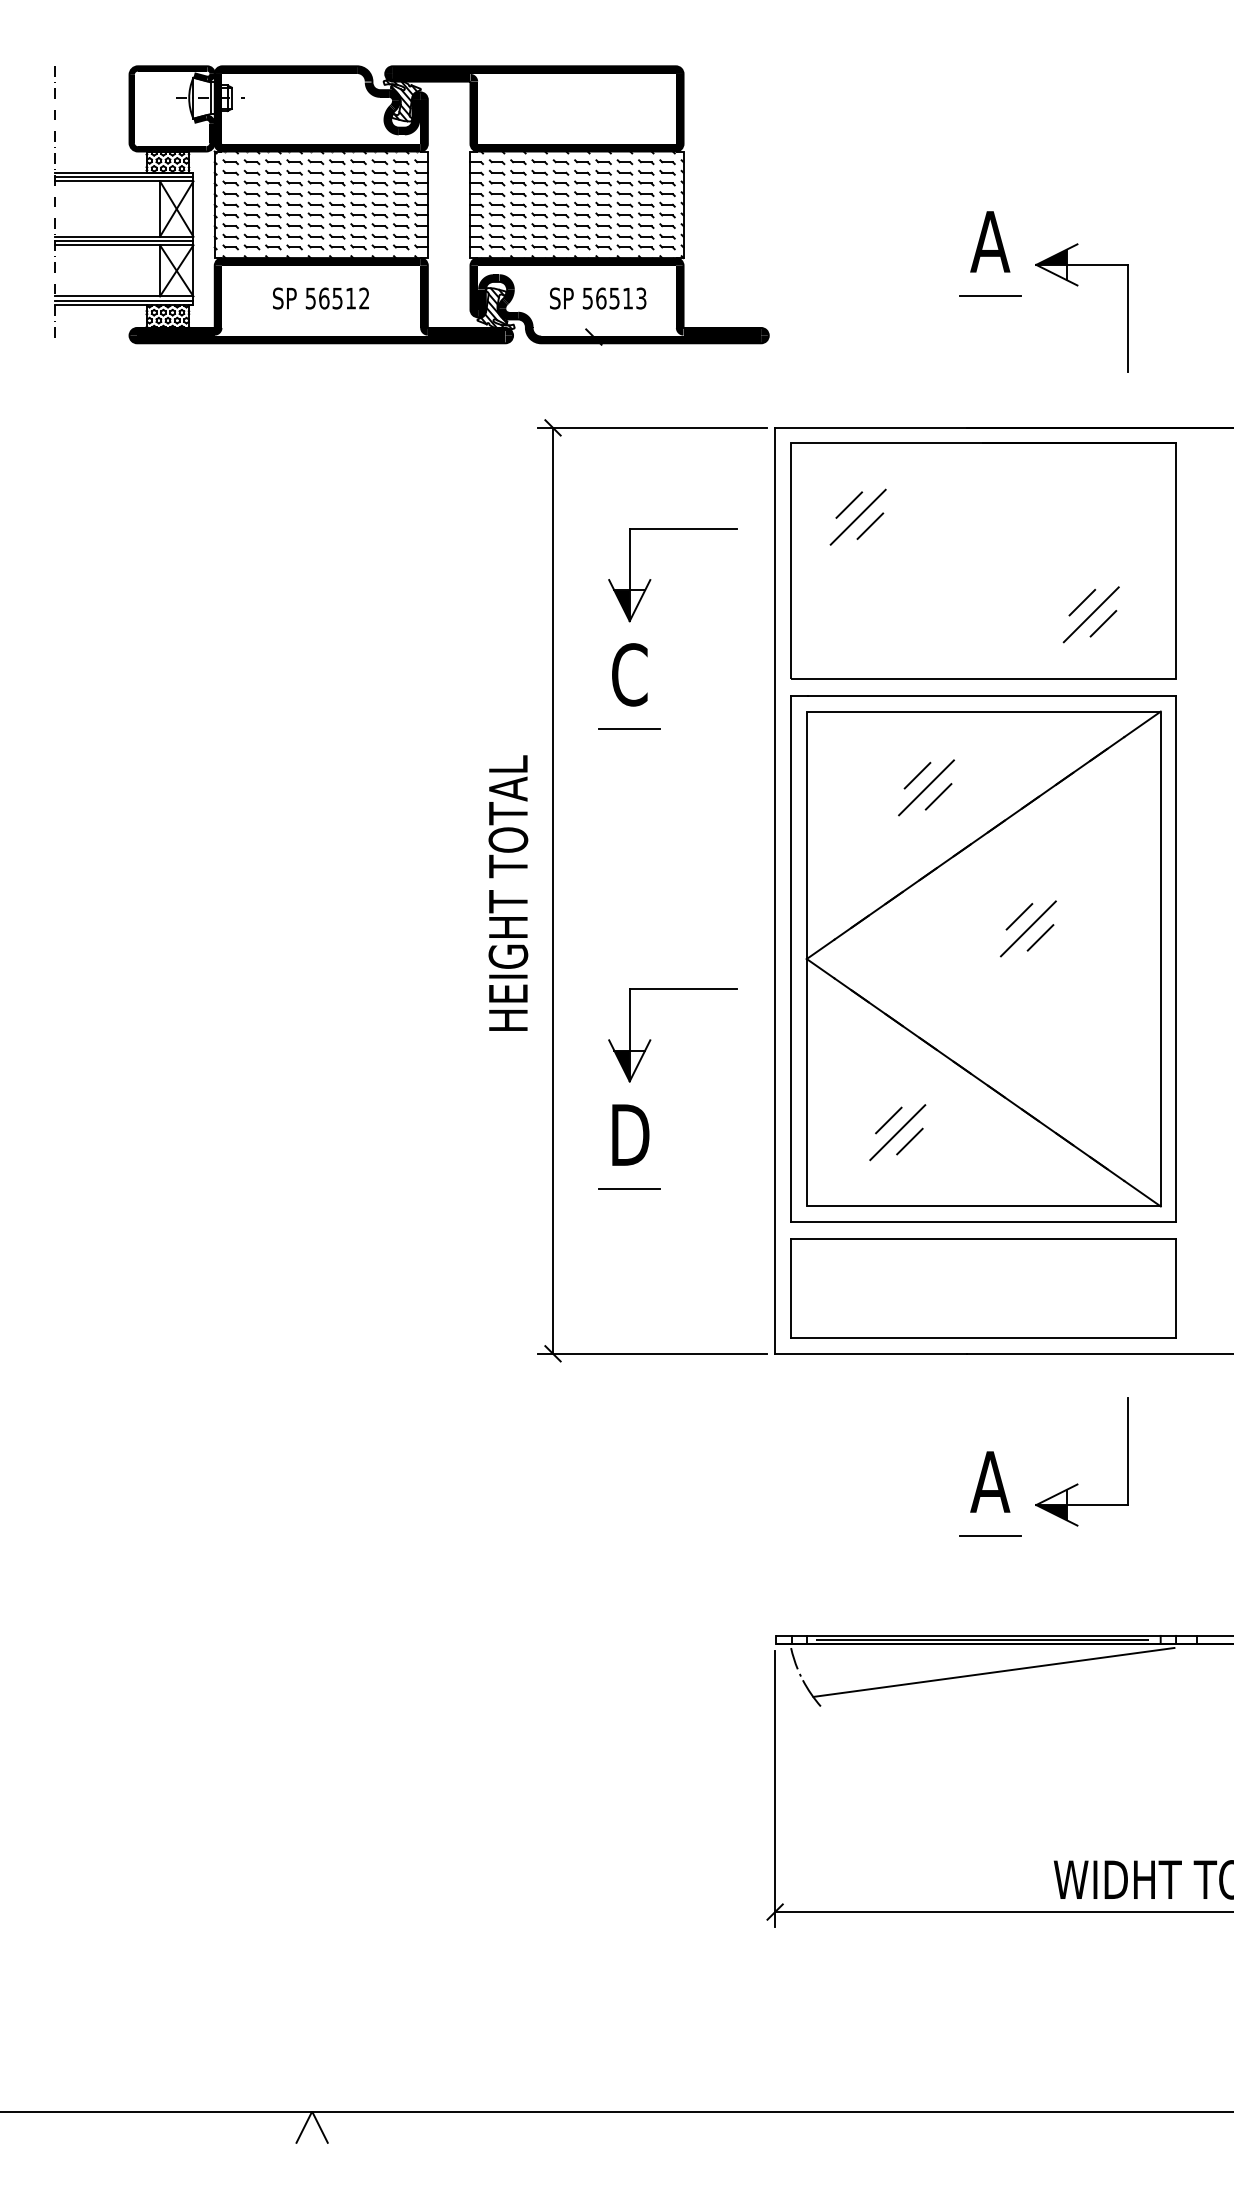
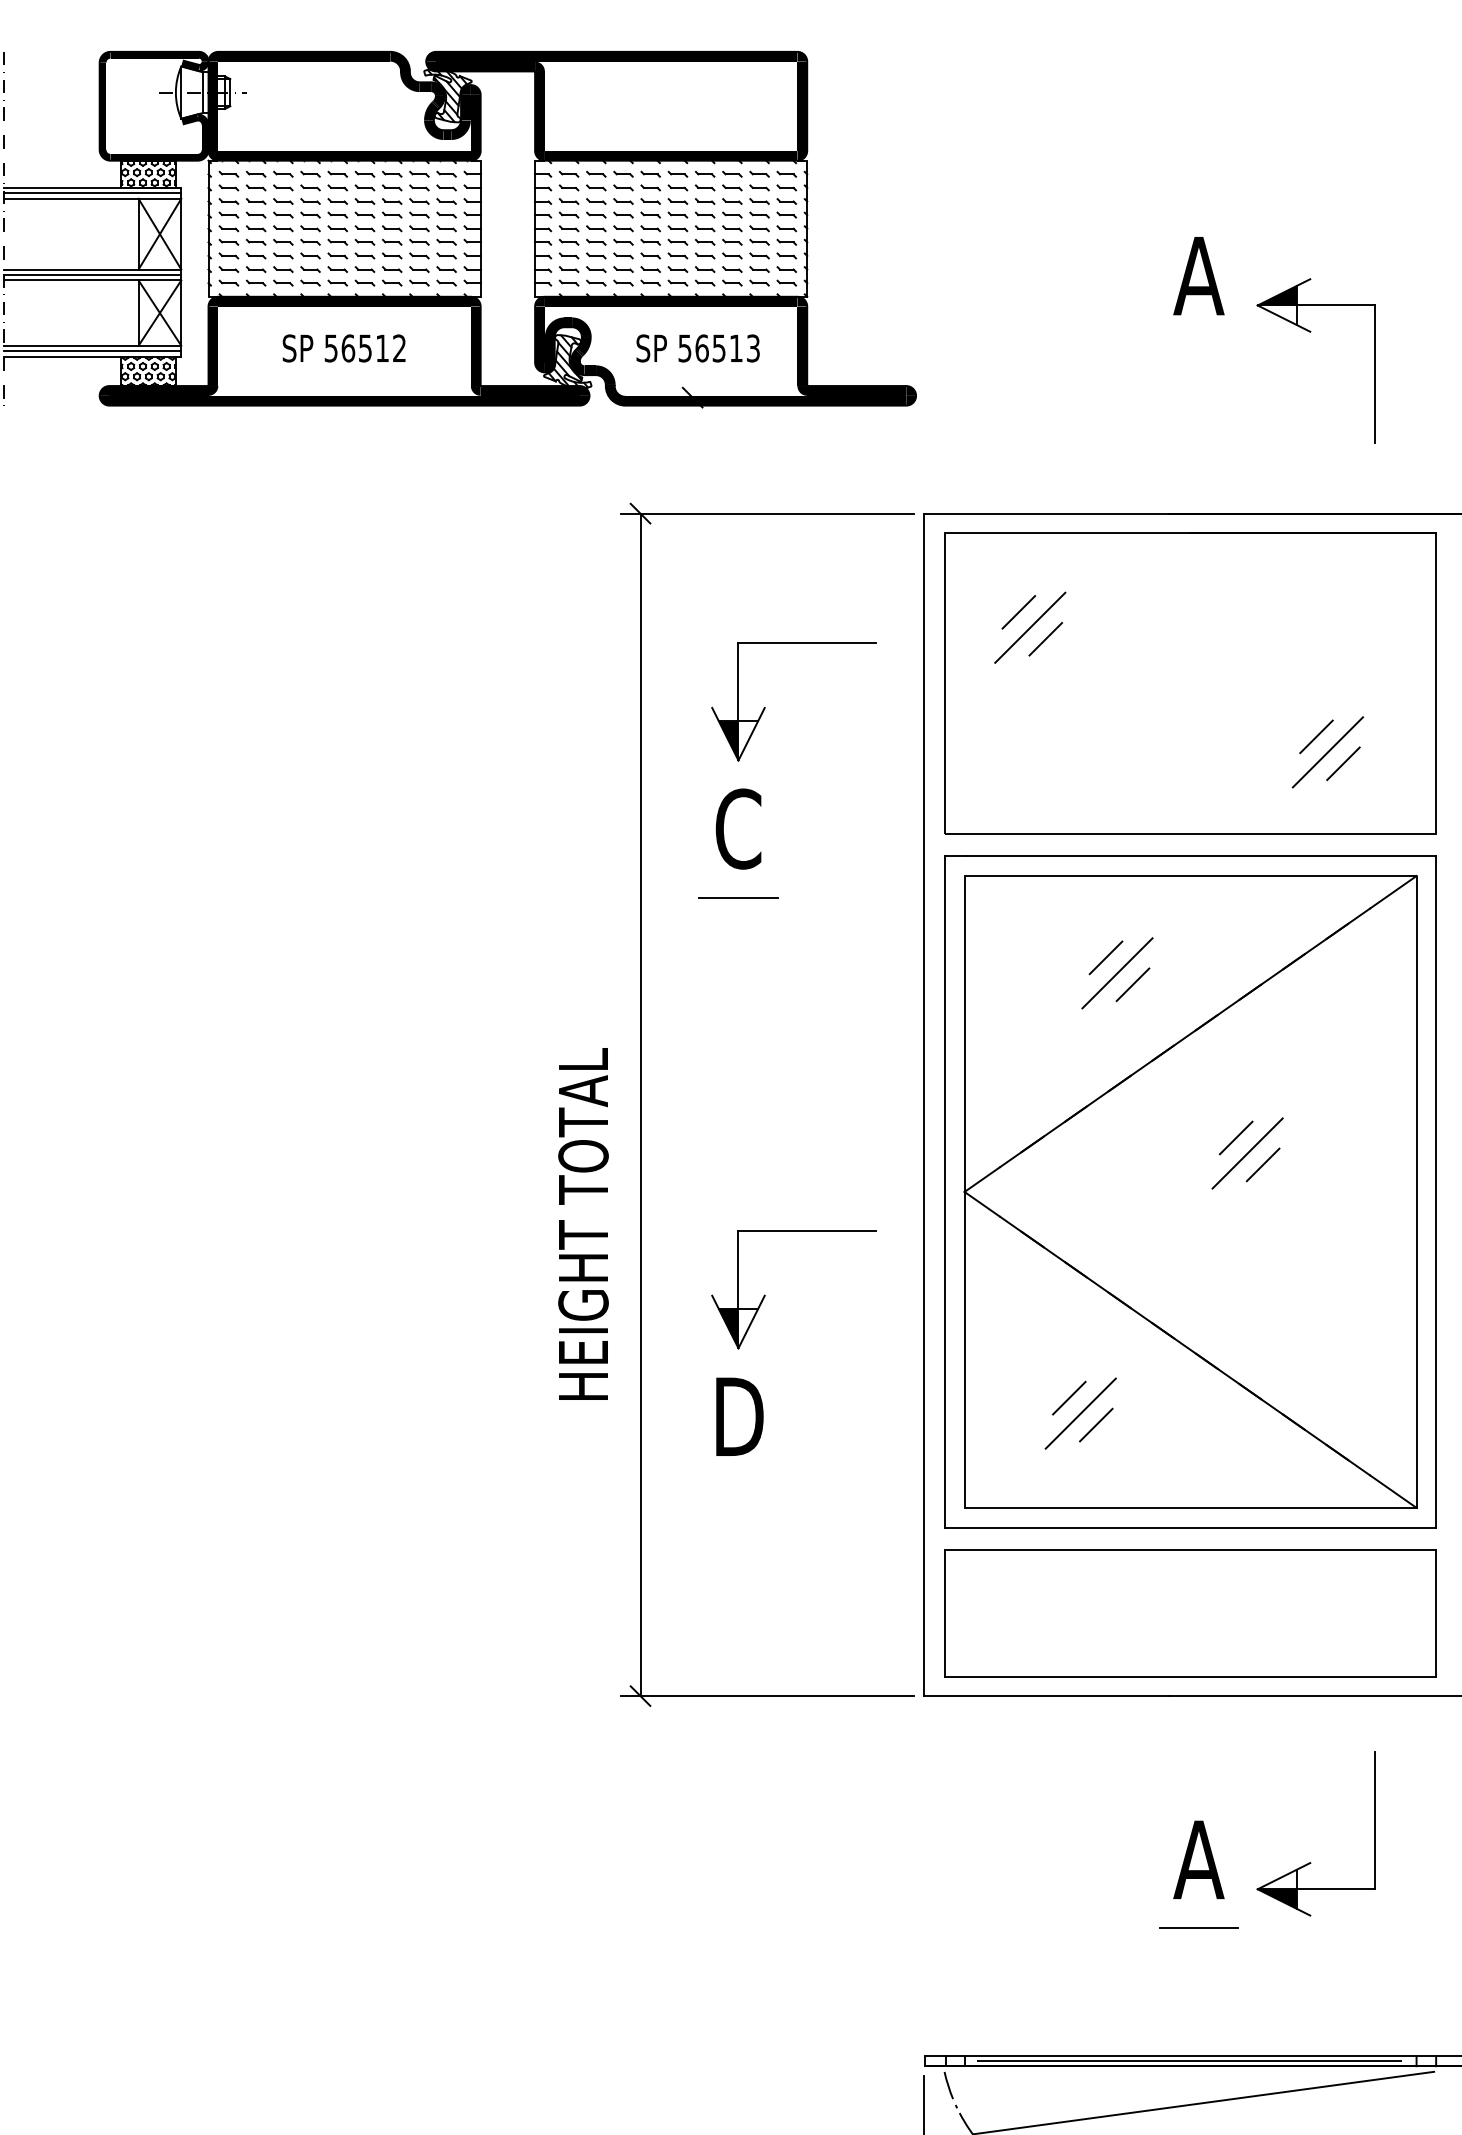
line: (989, 295) -> (1197, 344), removed
text: (508, 892) -> (583, 1223), moved
line: (629, 1188) -> (738, 1485), removed

